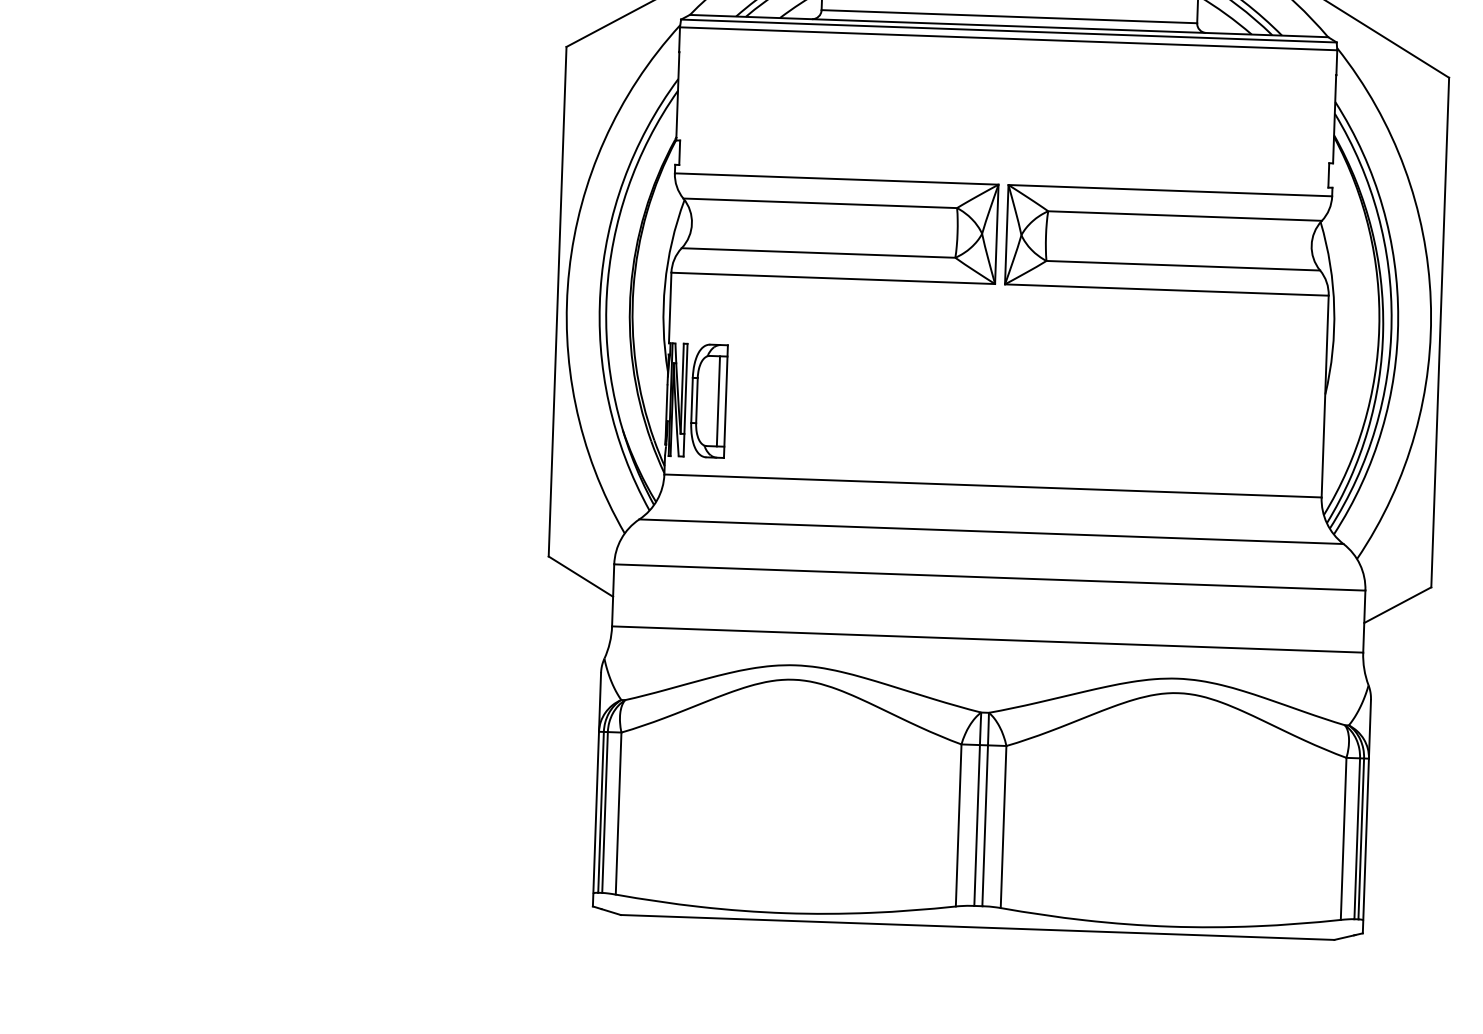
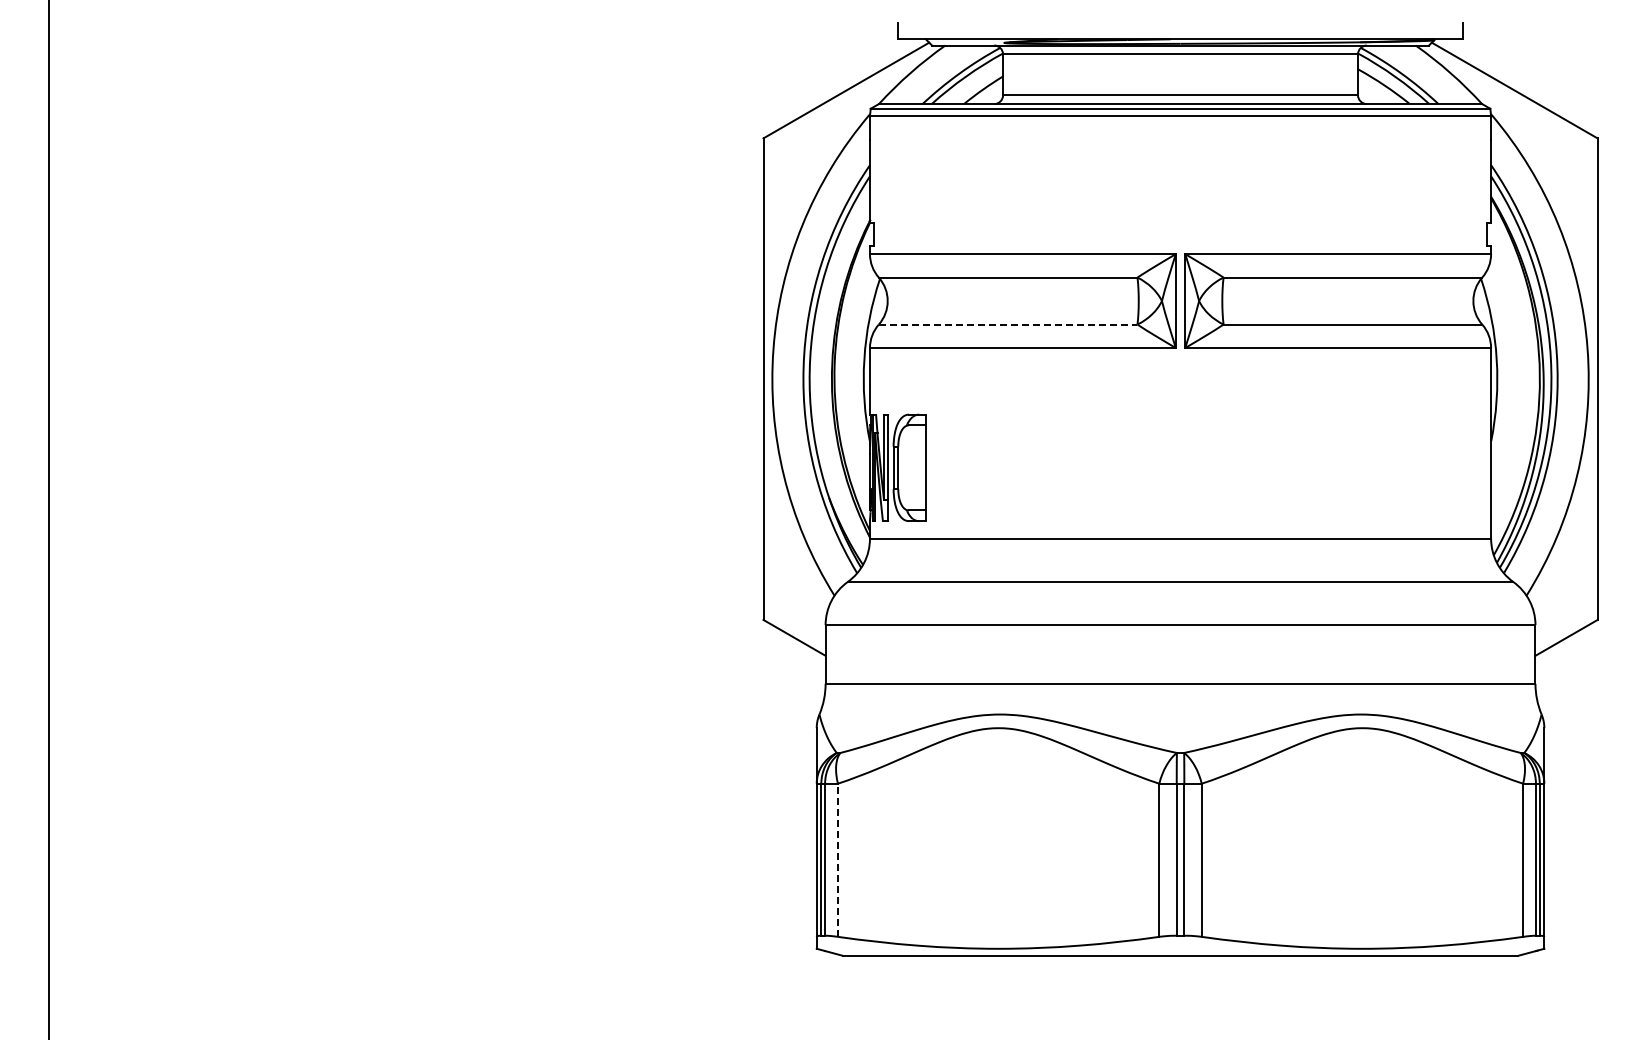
line: (818, 252) -> (1008, 324), solid -> dashed
line: (718, 400) -> (918, 467), removed
line: (618, 813) -> (837, 860), solid -> dashed

